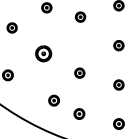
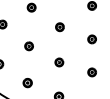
part: (80, 16) -> (59, 26), moved
part: (43, 53) -> (28, 45), size x0.62
part: (53, 100) -> (27, 82), moved

